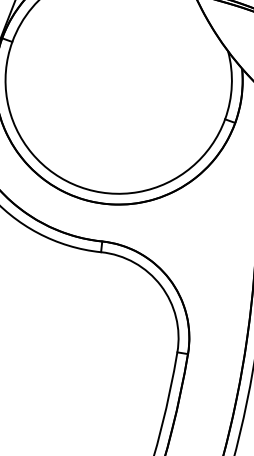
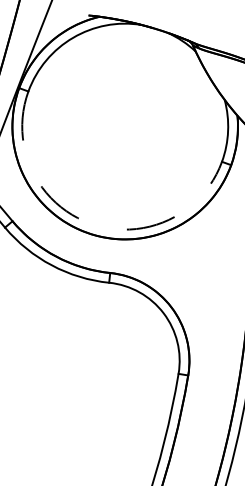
arc: (80, 187) -> (90, 223), solid -> dashed

